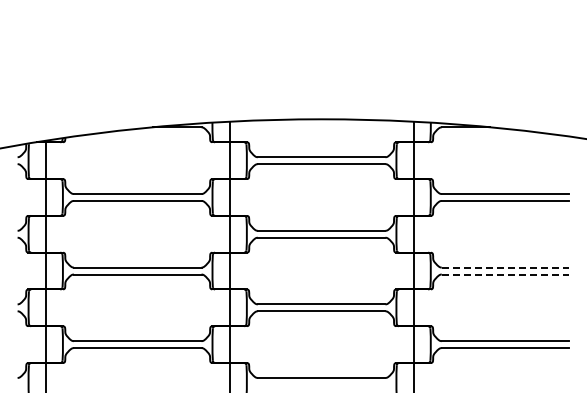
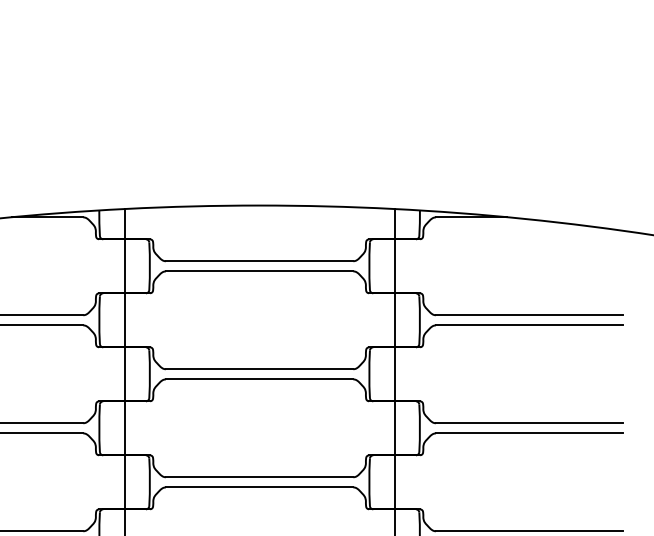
line: (505, 267) -> (529, 423), dashed -> solid
line: (505, 274) -> (529, 433), dashed -> solid

